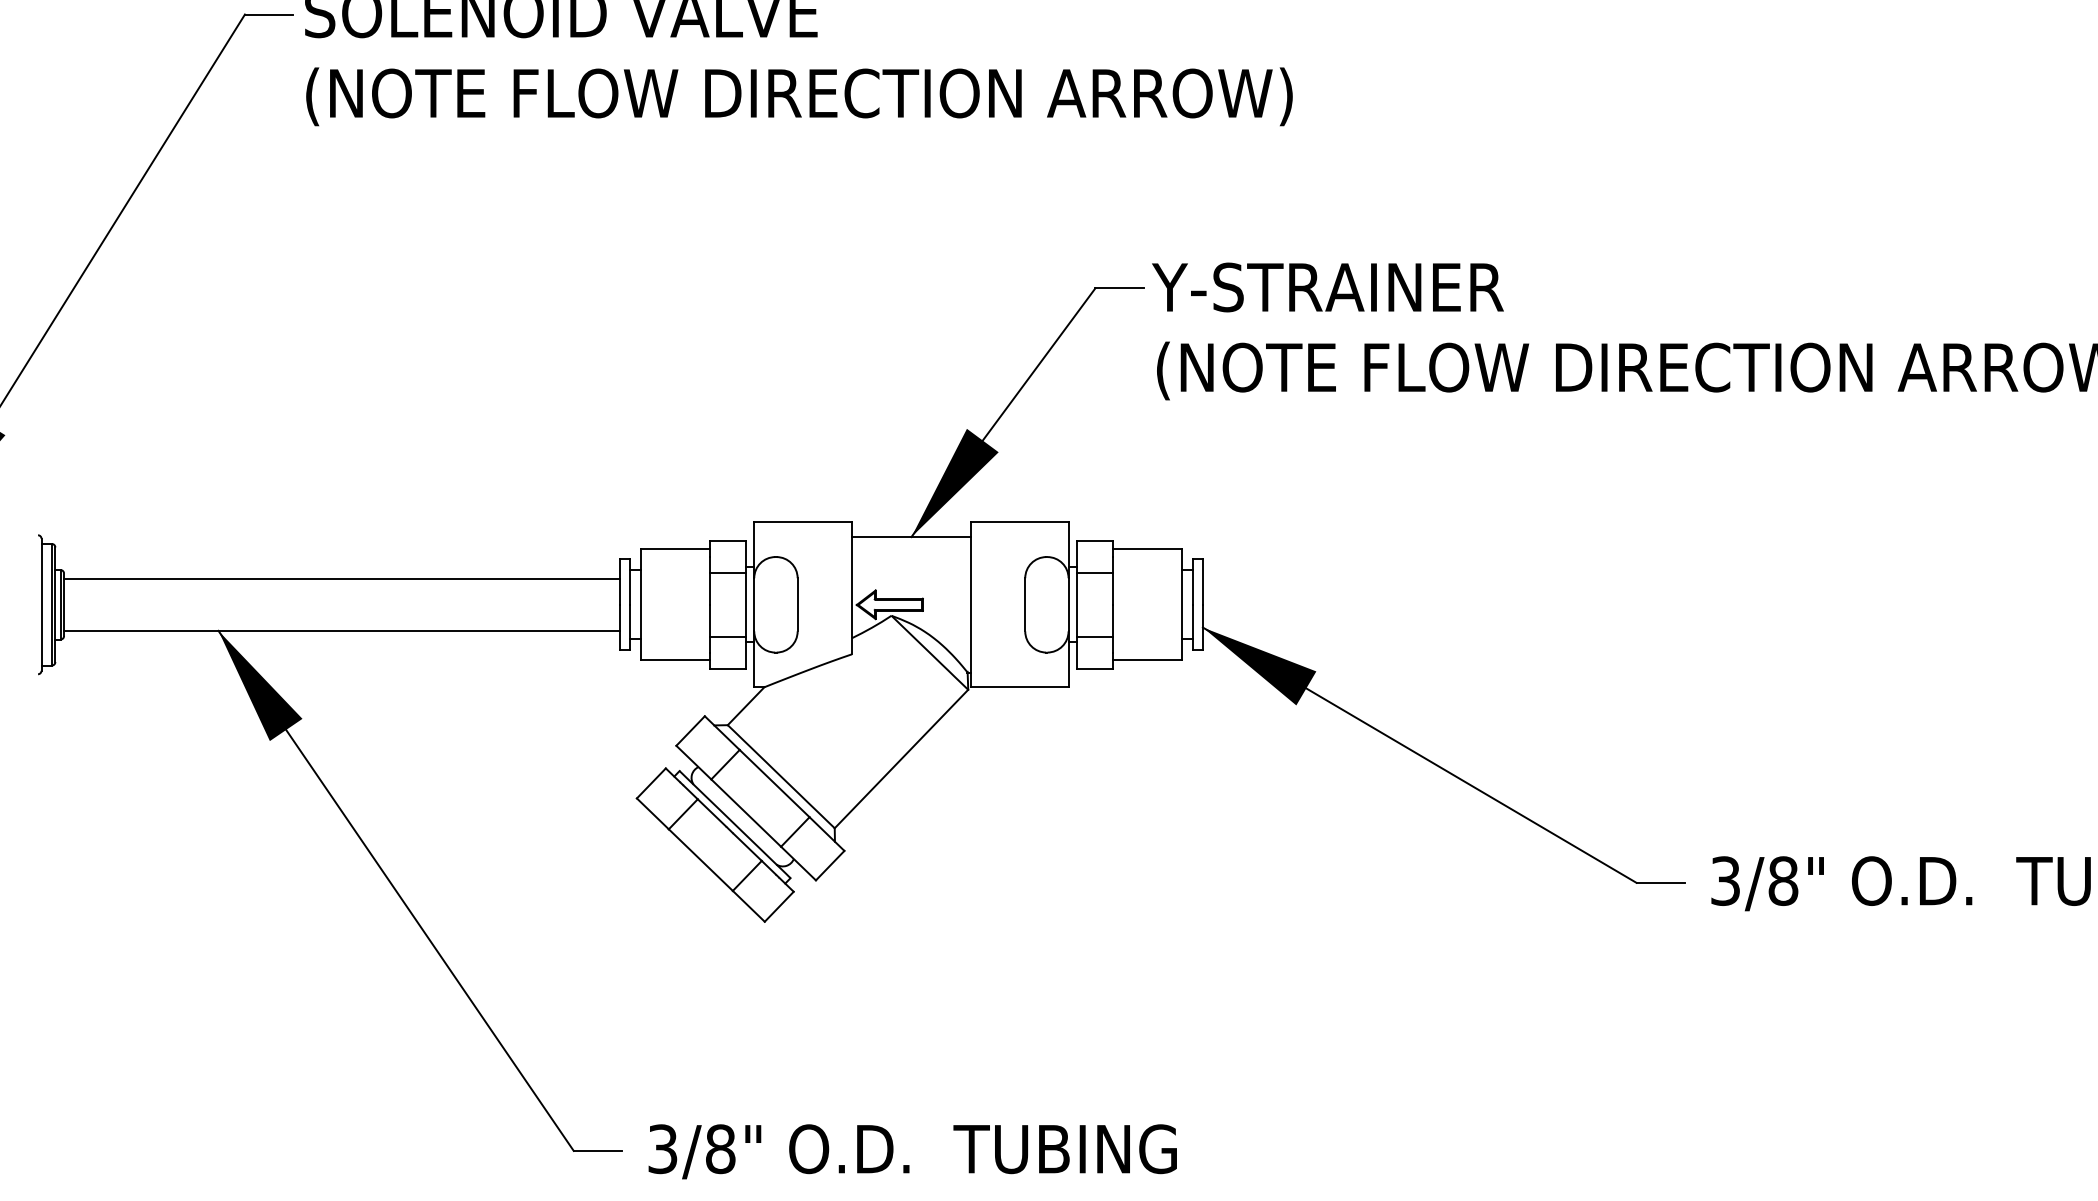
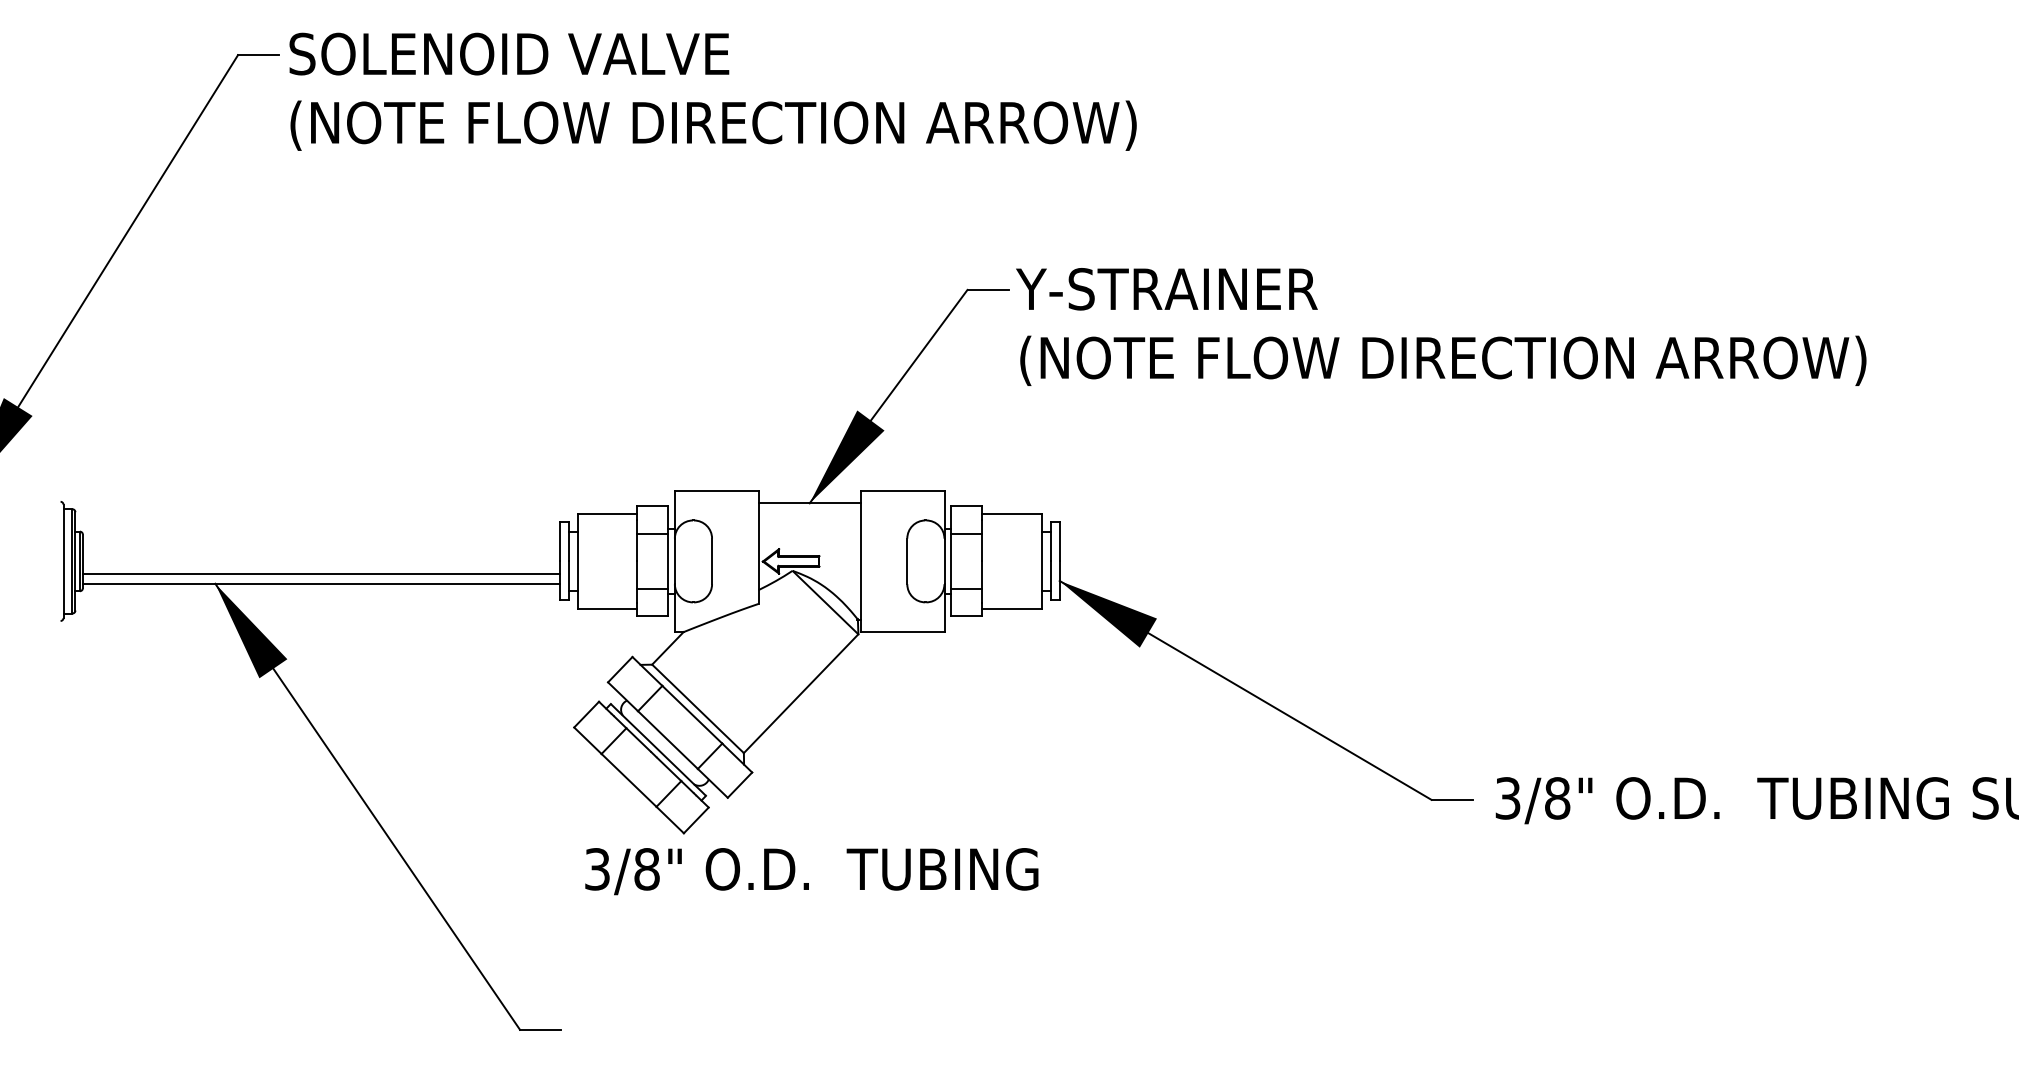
line: (341, 579) -> (320, 574), moved
text: (912, 1151) -> (811, 871), moved

